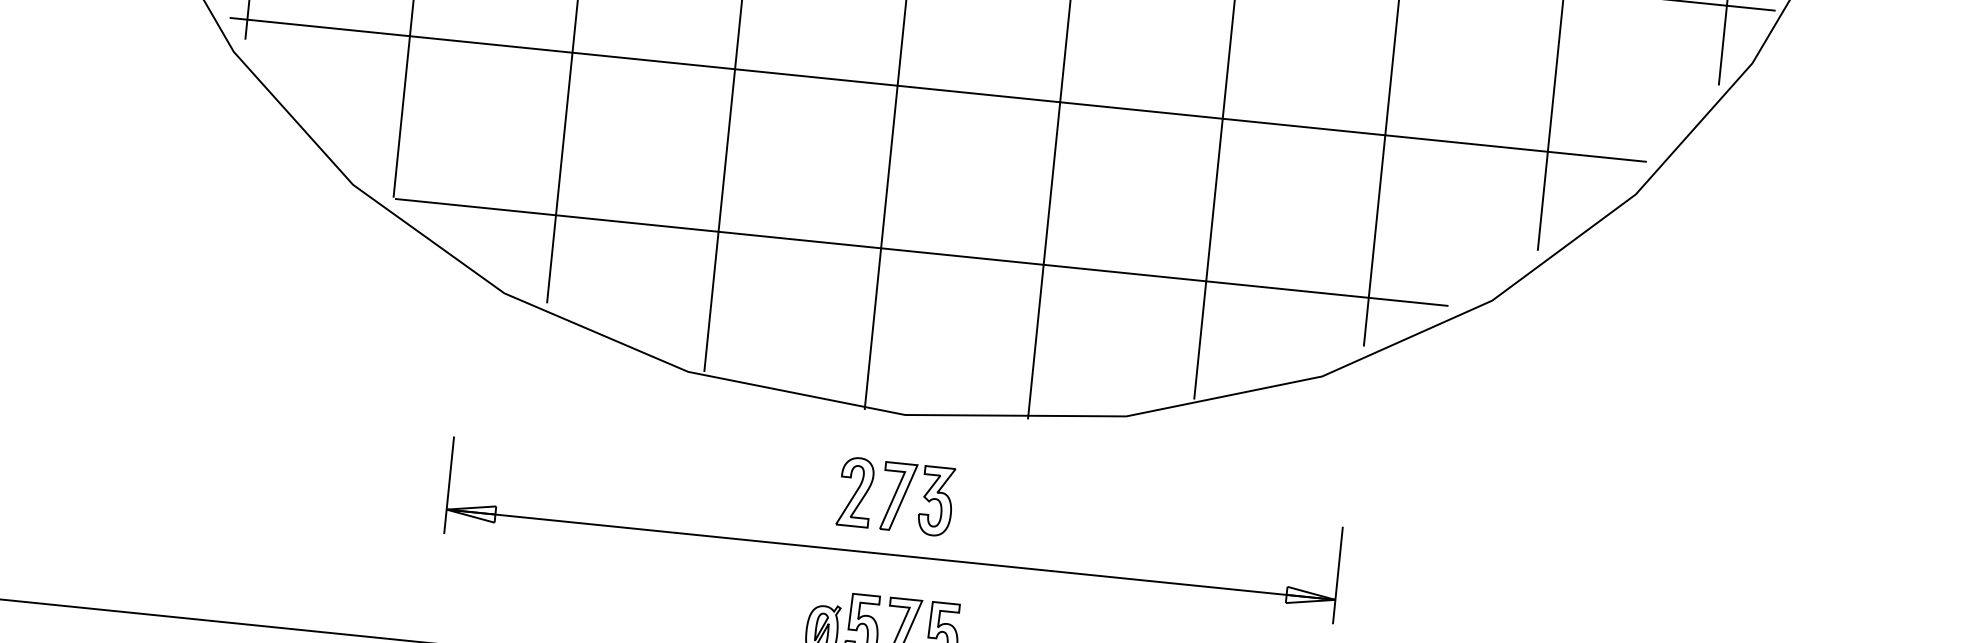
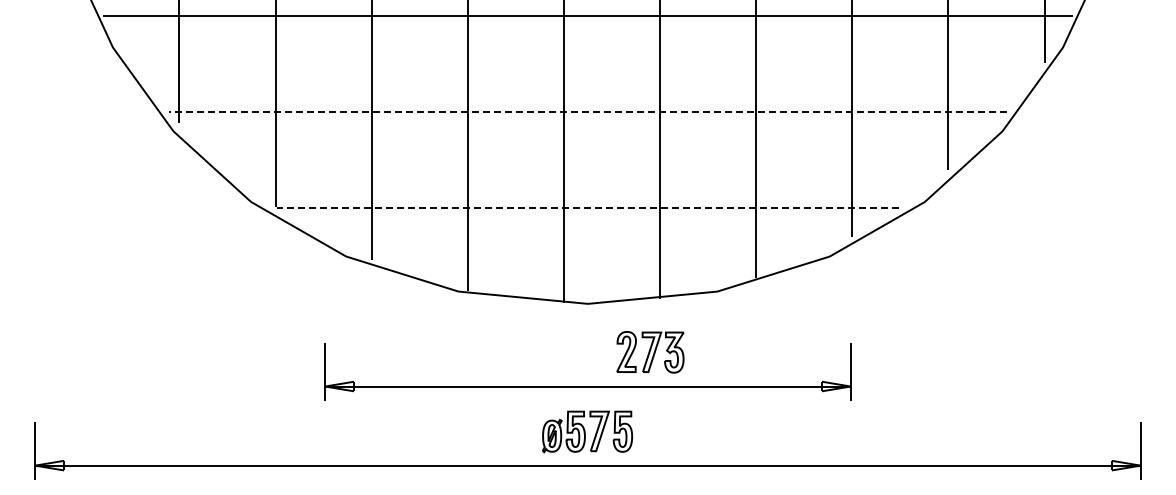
line: (939, 89) -> (588, 111), solid -> dashed
line: (920, 251) -> (587, 207), solid -> dashed
part: (896, 497) -> (650, 352), moved

